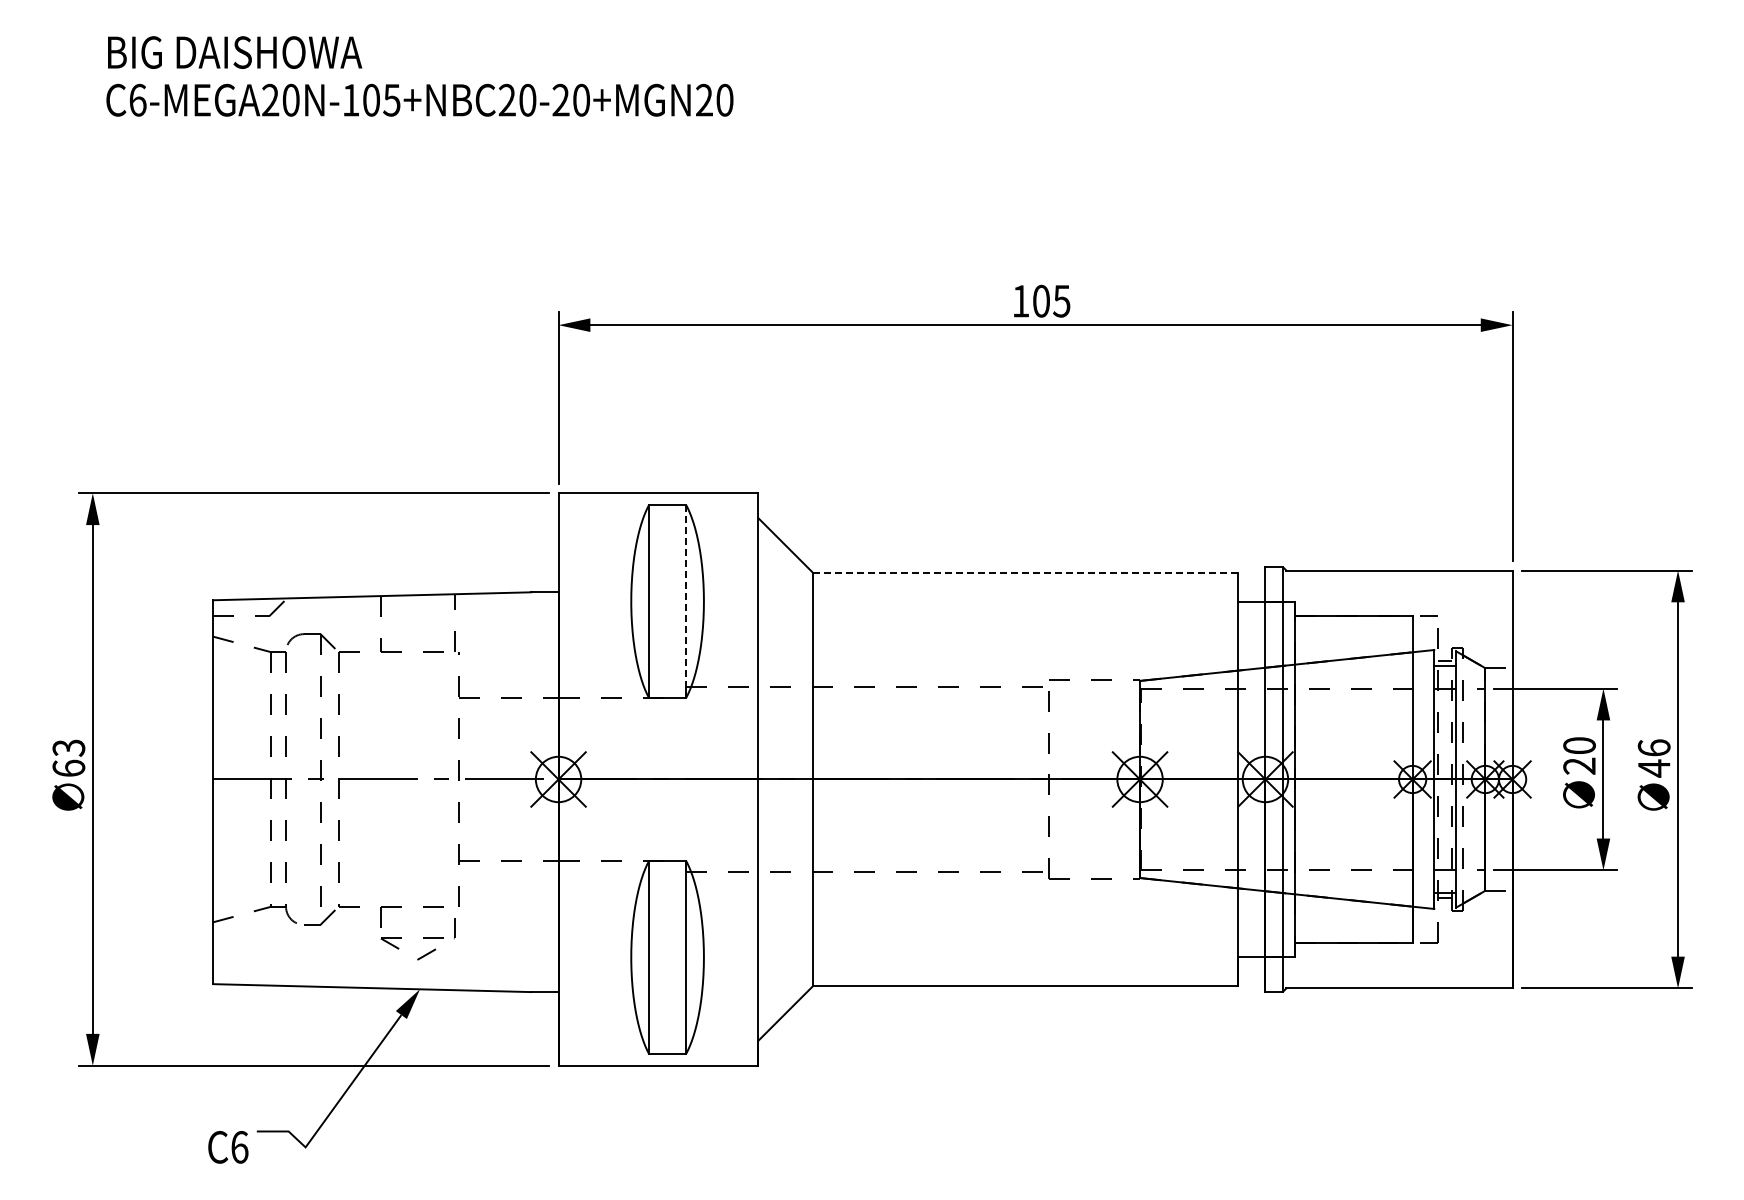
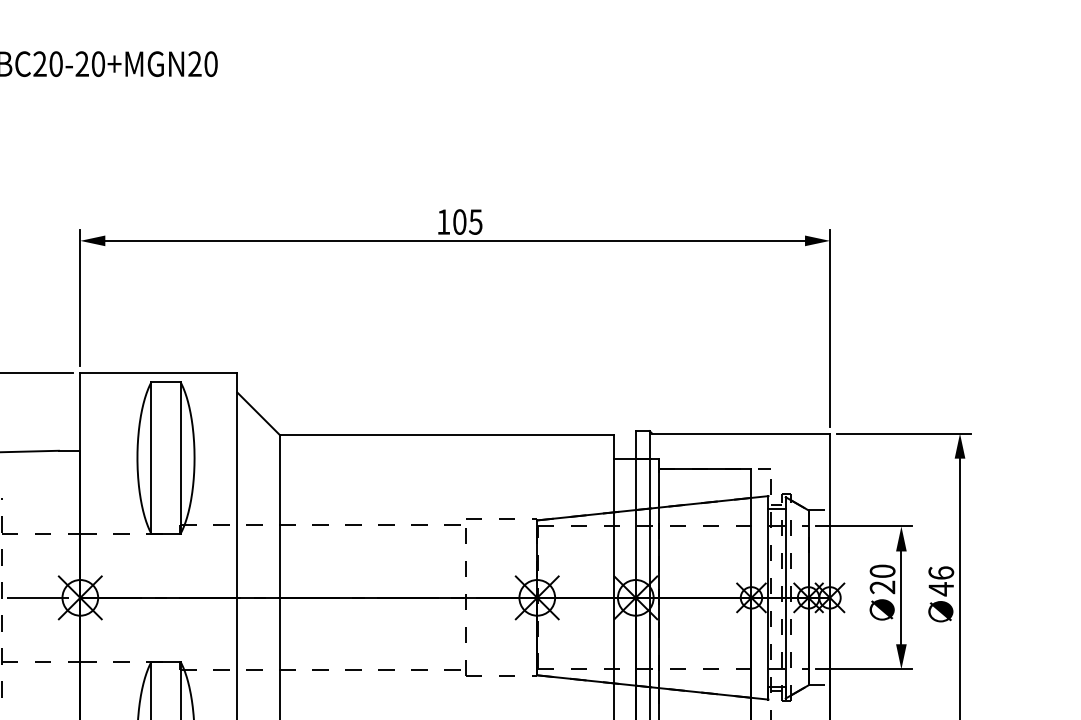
line: (1025, 572) -> (447, 435), dashed -> solid
line: (686, 602) -> (180, 458), dashed -> solid

